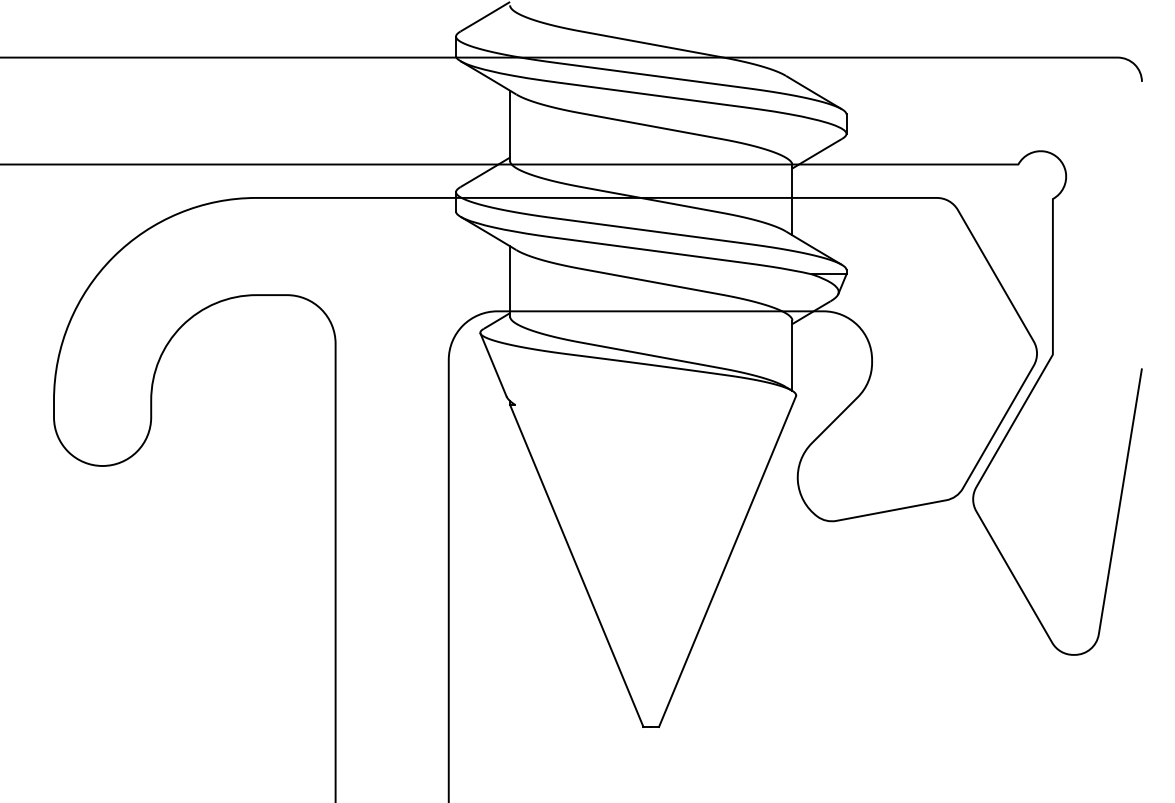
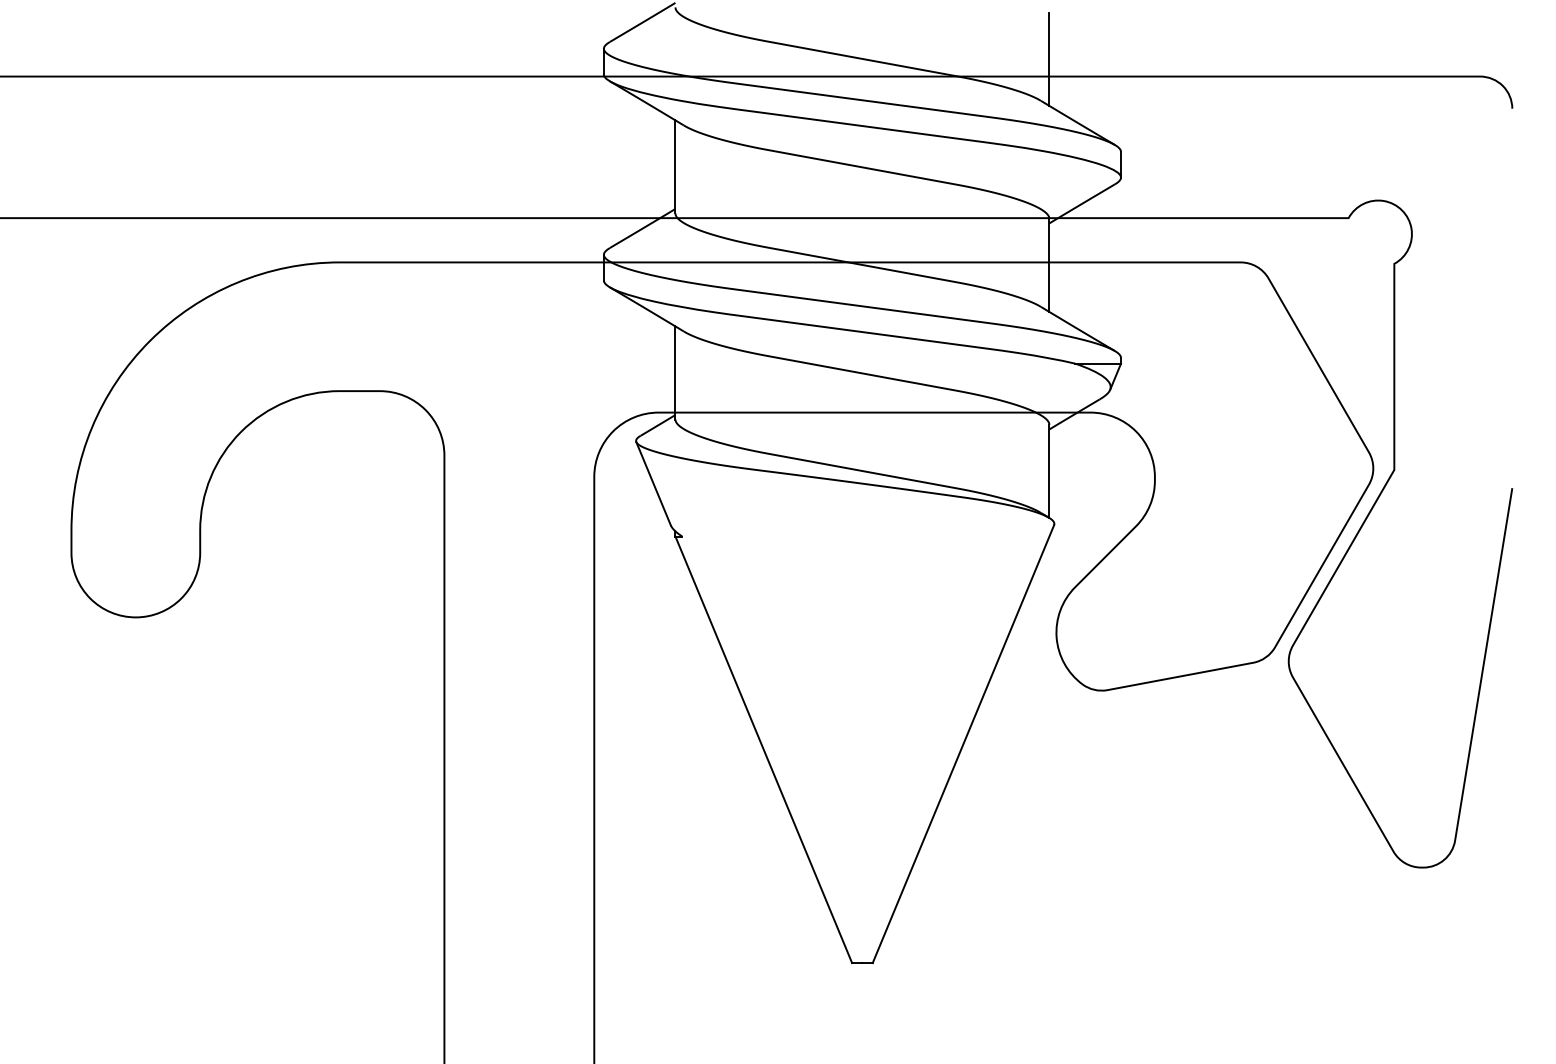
line: (792, 43) -> (1049, 58), added

